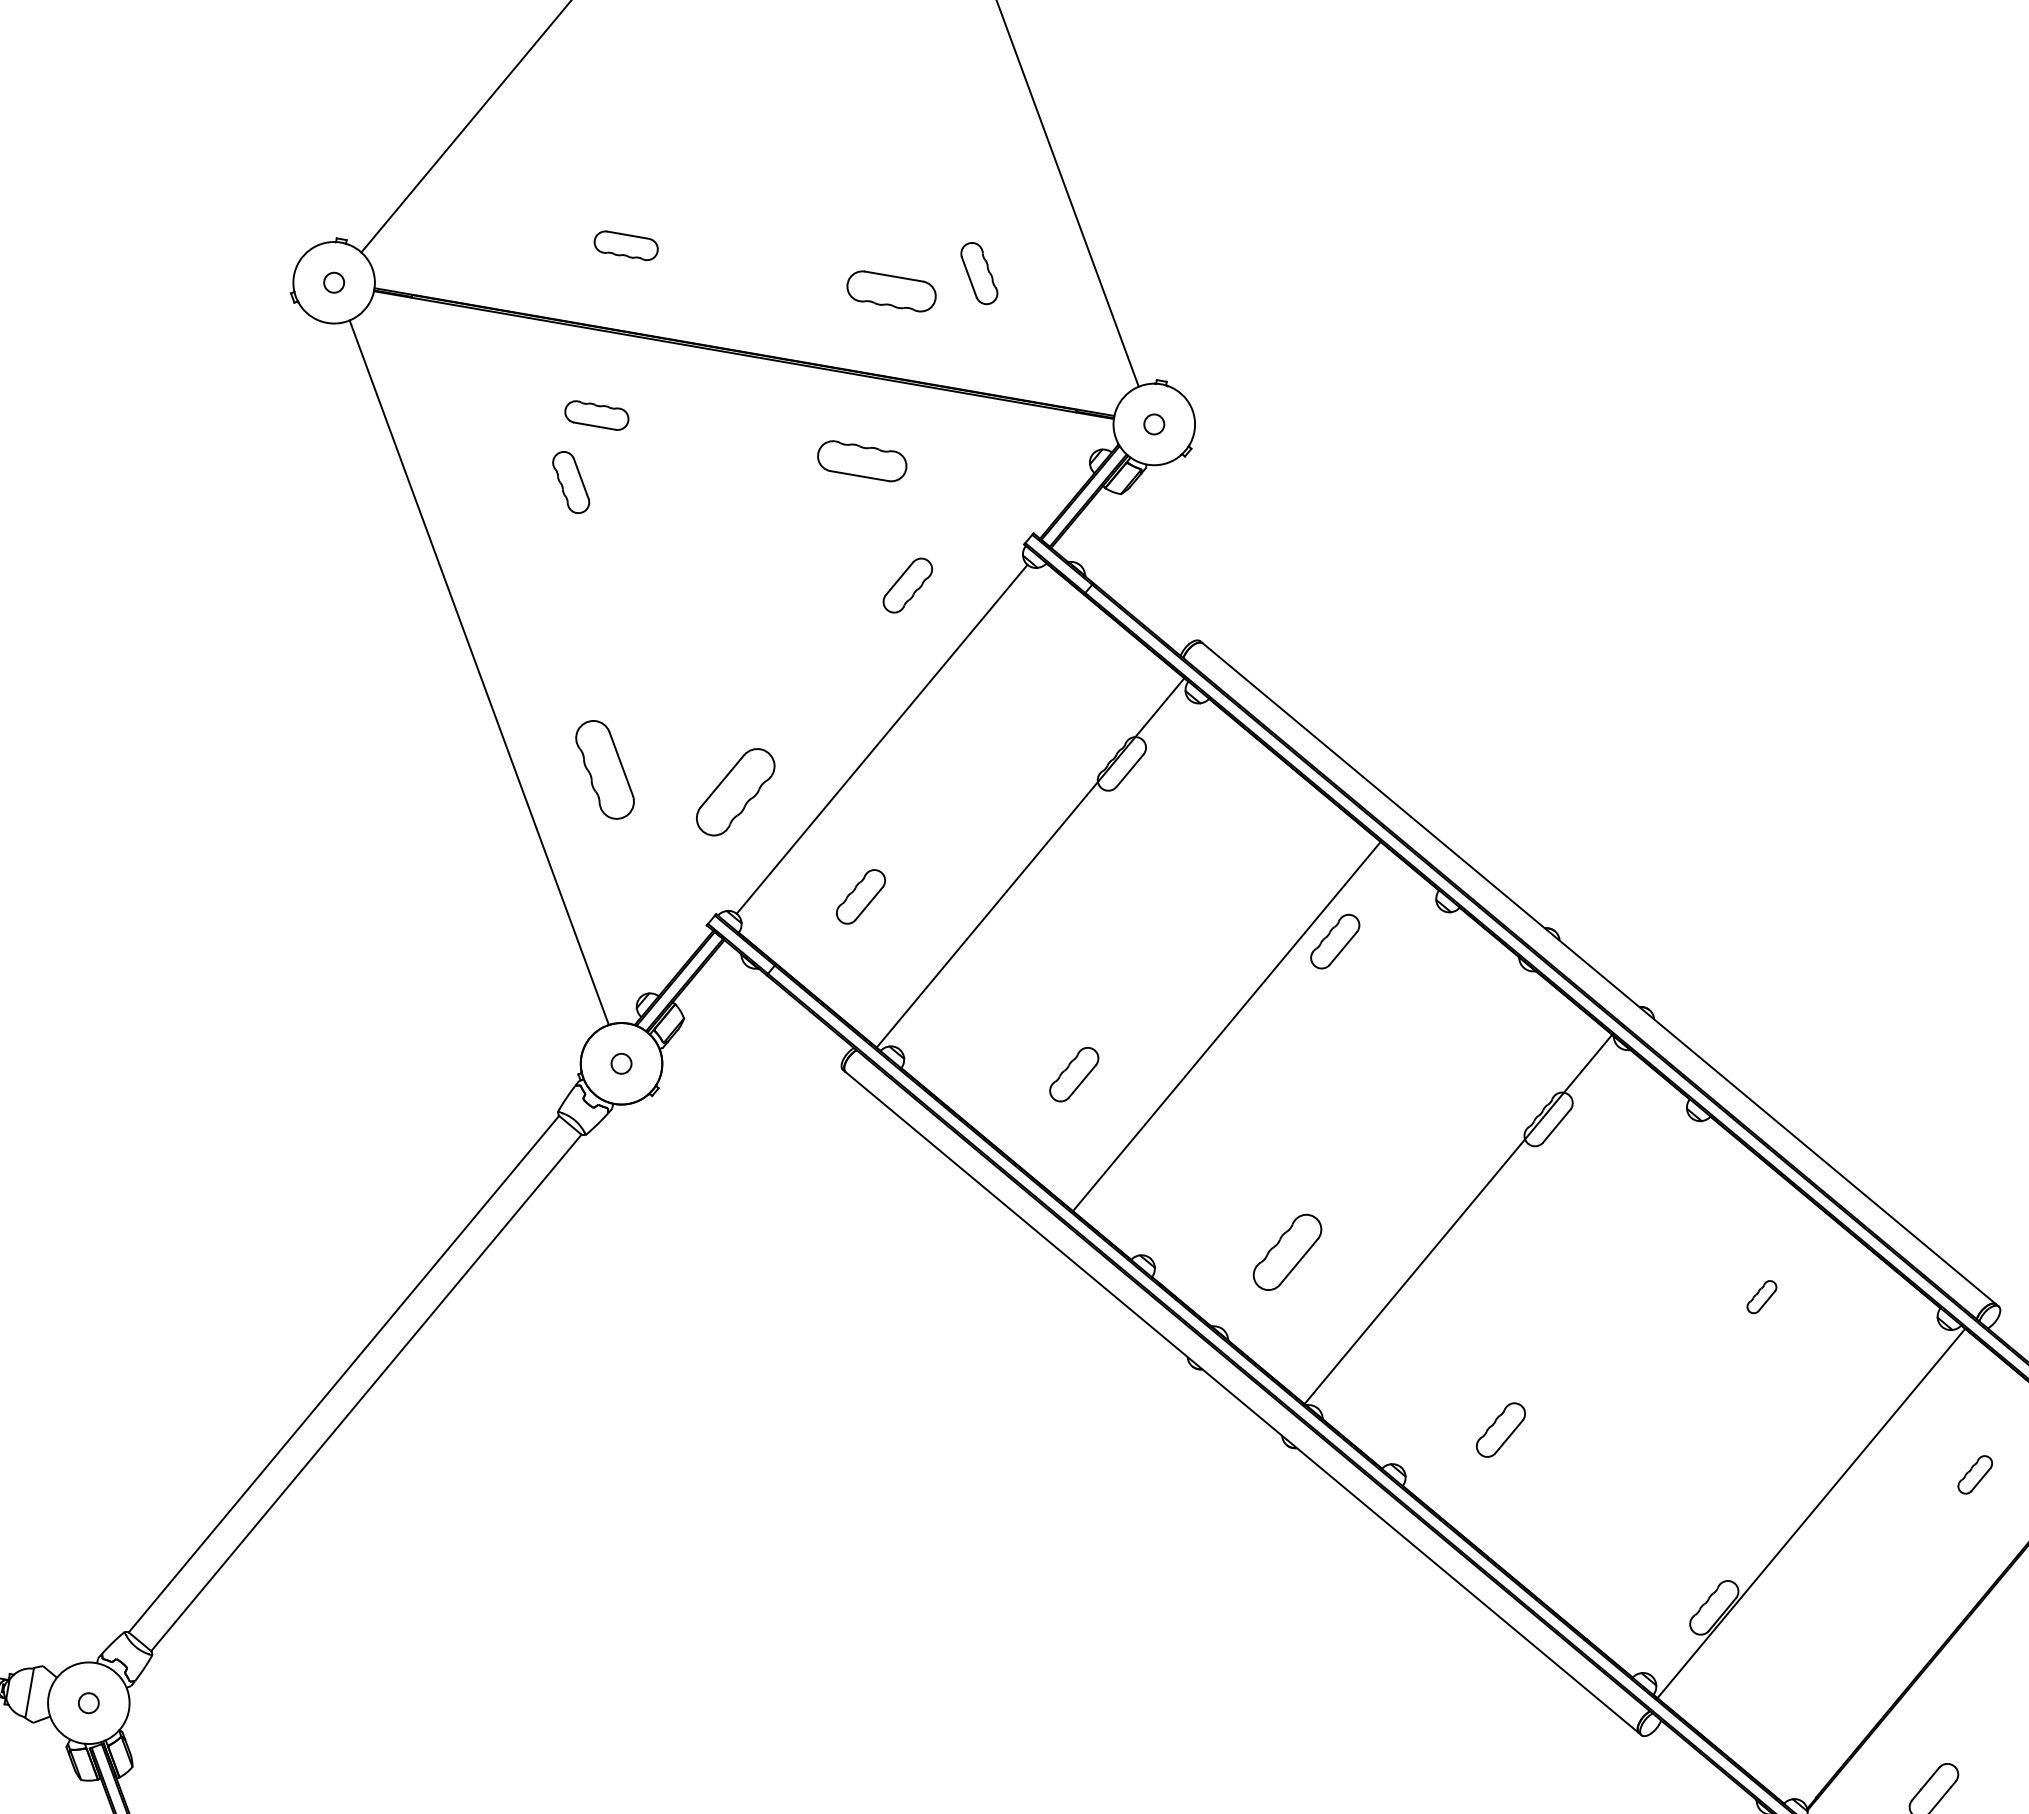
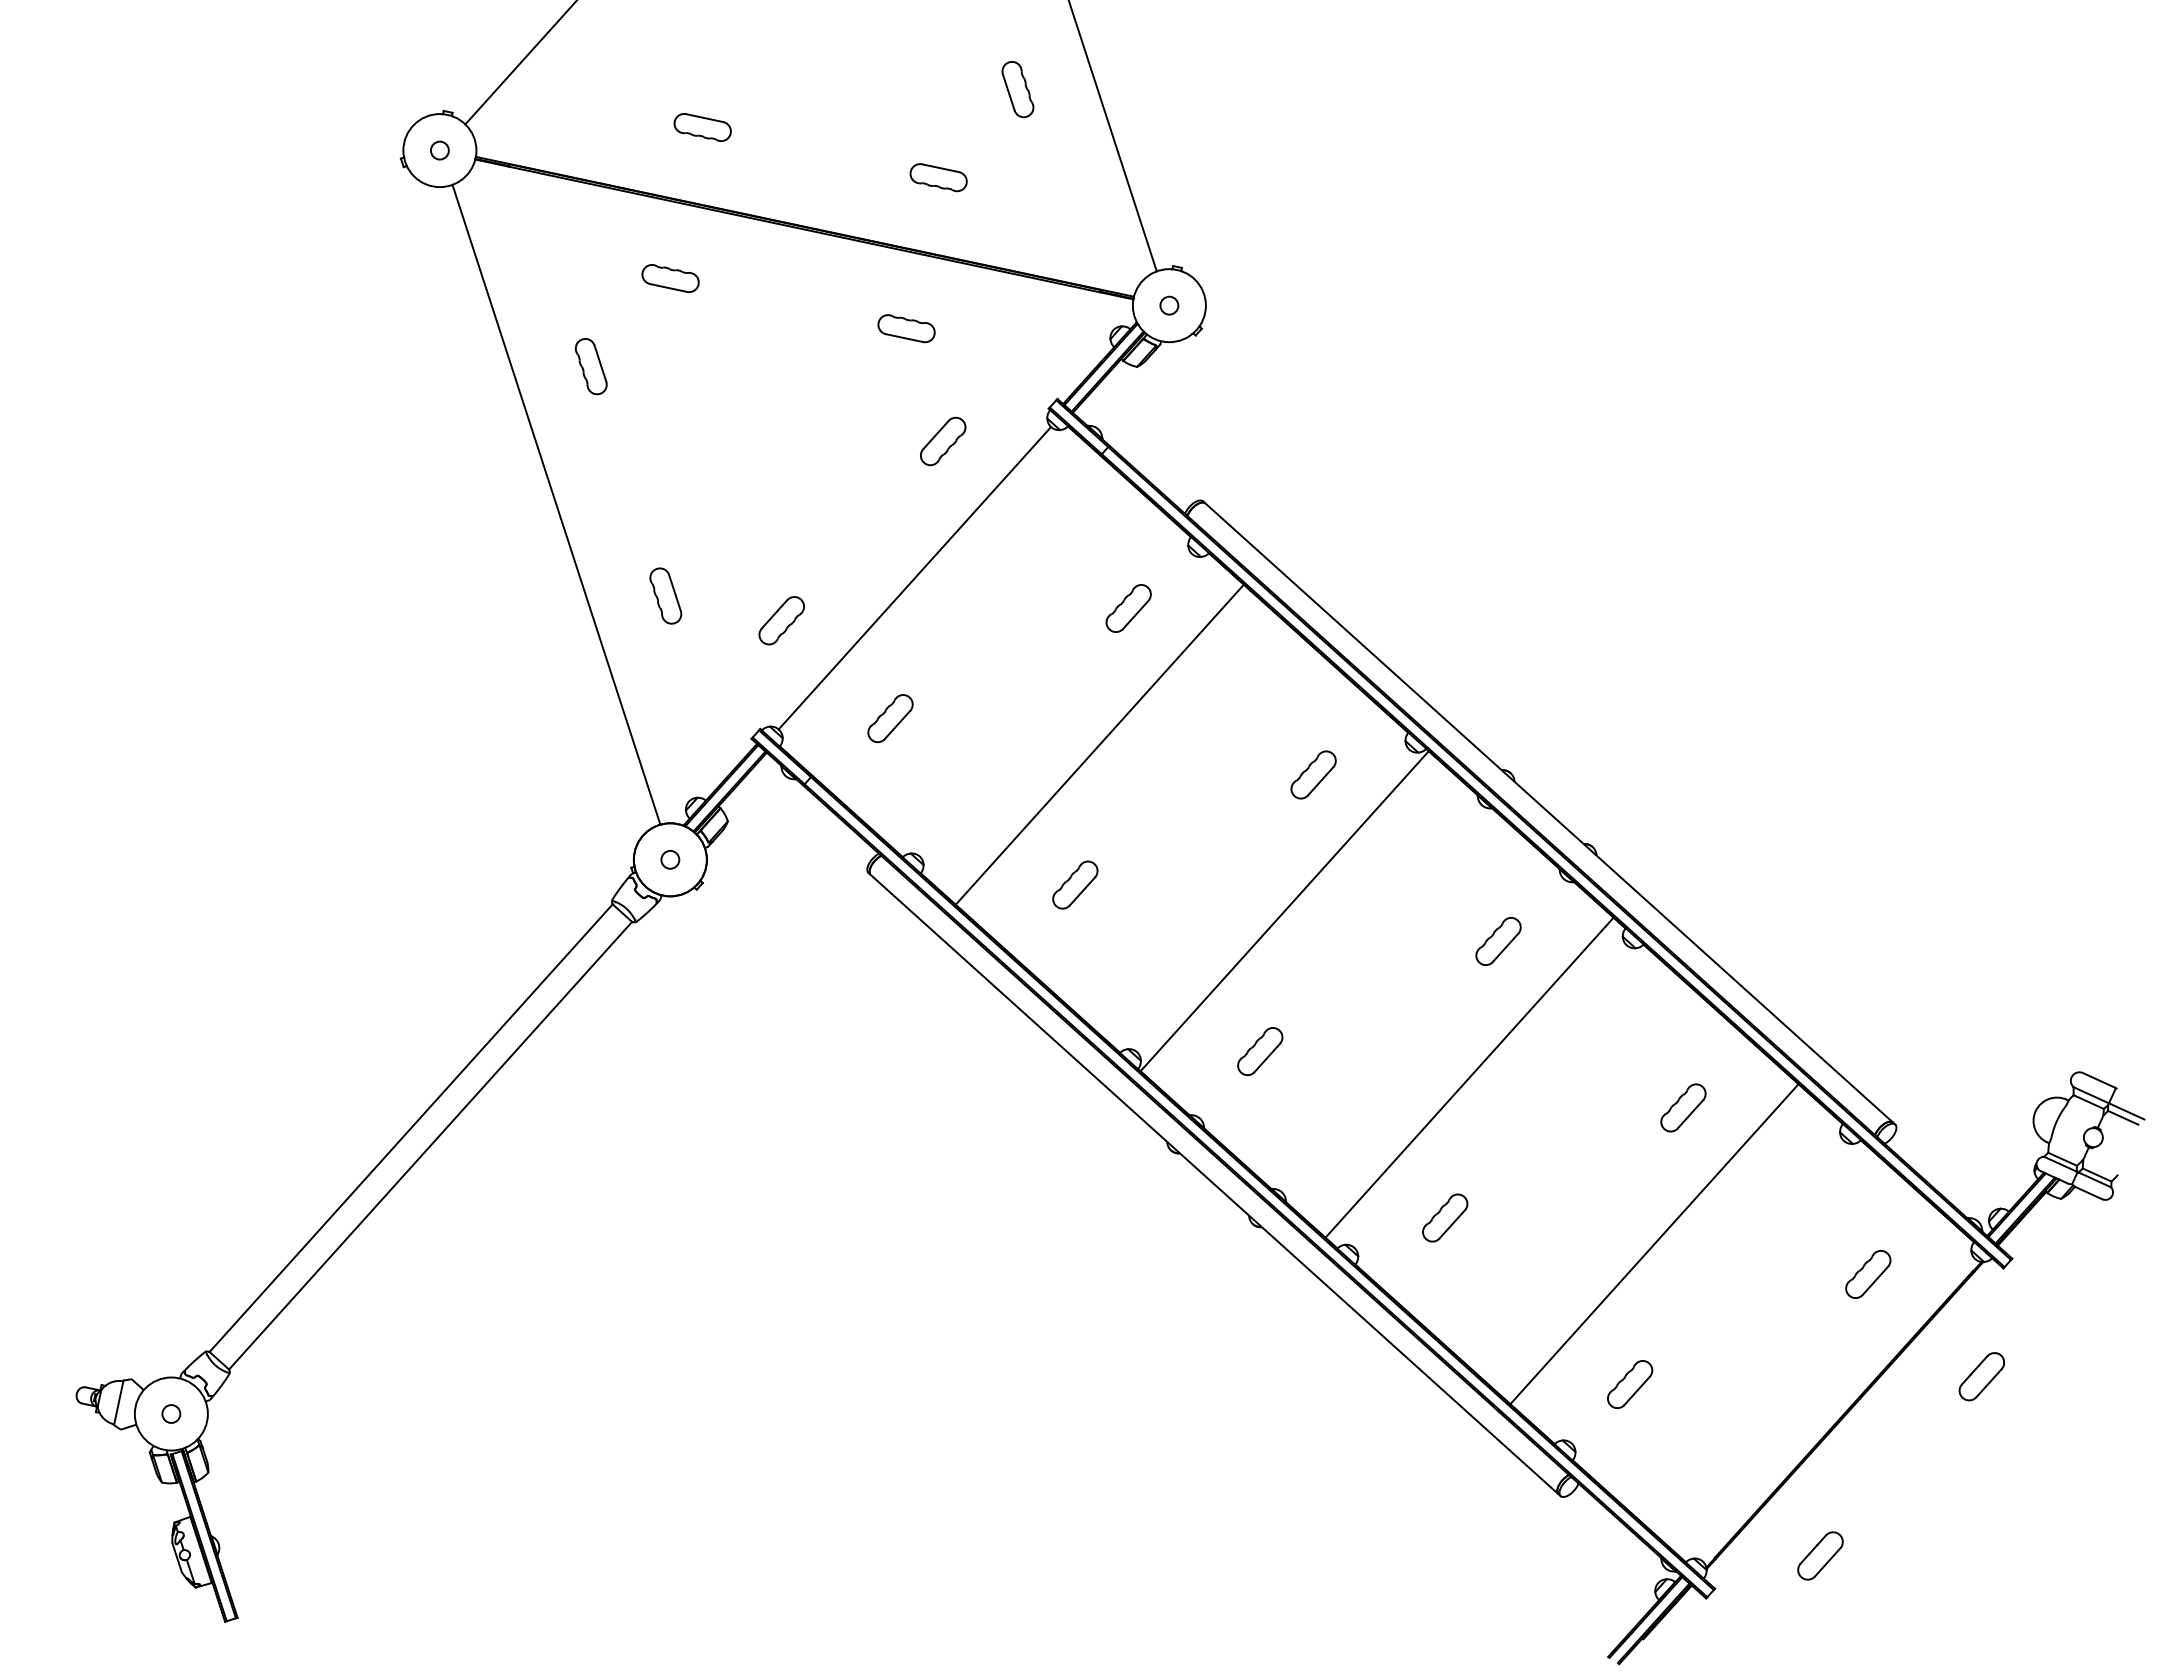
part: (978, 273) -> (1017, 89), moved
part: (891, 291) -> (938, 177), size x0.71
part: (862, 461) -> (906, 328), size x0.71
part: (570, 482) -> (590, 366), moved
part: (604, 769) -> (665, 595), size x0.62
part: (735, 792) -> (781, 620), size x0.62
line: (1030, 862) -> (1099, 744), moved
line: (1226, 1026) -> (1284, 911), moved
line: (1458, 1218) -> (1469, 1077), moved
part: (1287, 1252) -> (1260, 1051), size x0.71
part: (1761, 1296) -> (1683, 1107), size x1.67
part: (1975, 1474) -> (1868, 1274), size x1.43
line: (1811, 1513) -> (1654, 1244), moved

